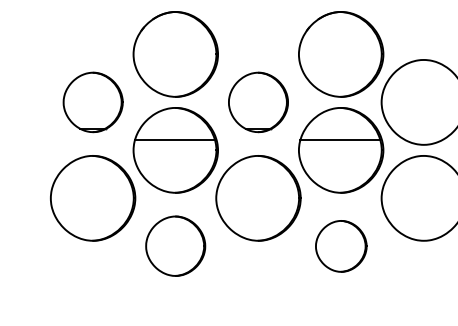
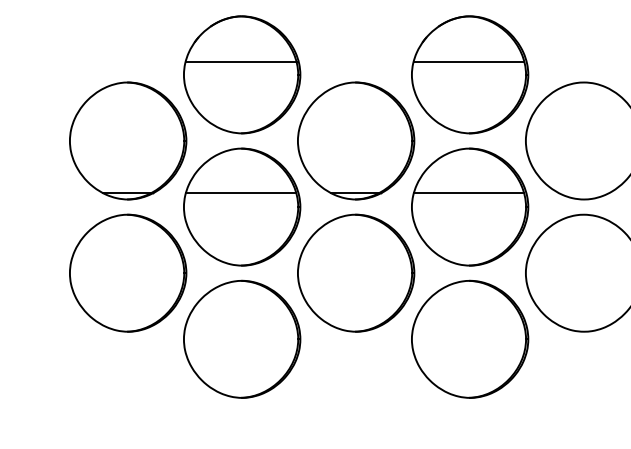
line: (174, 45) -> (240, 62), added
line: (340, 45) -> (469, 62), added
part: (93, 102) -> (128, 141), size x1.43
part: (258, 102) -> (356, 141), size x1.43
part: (175, 245) -> (241, 338), size x1.43
part: (341, 246) -> (470, 339), size x1.67

